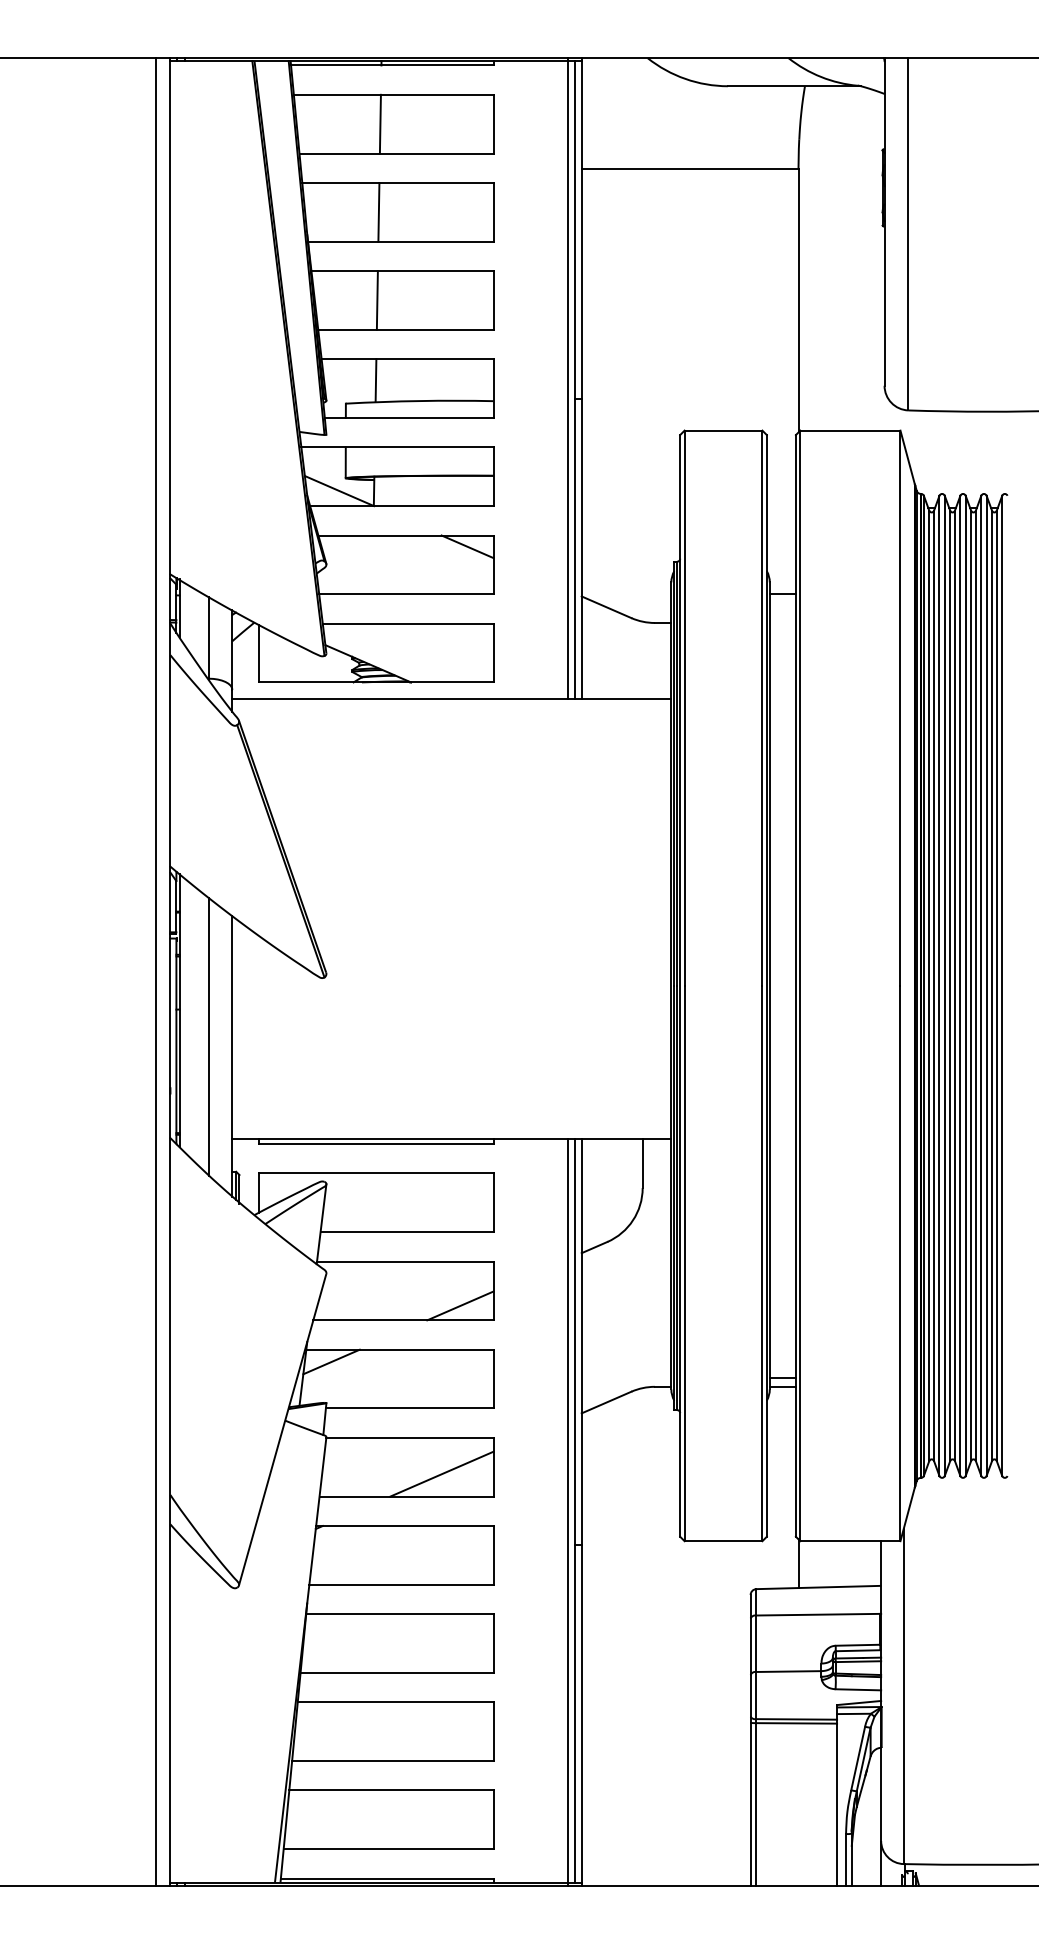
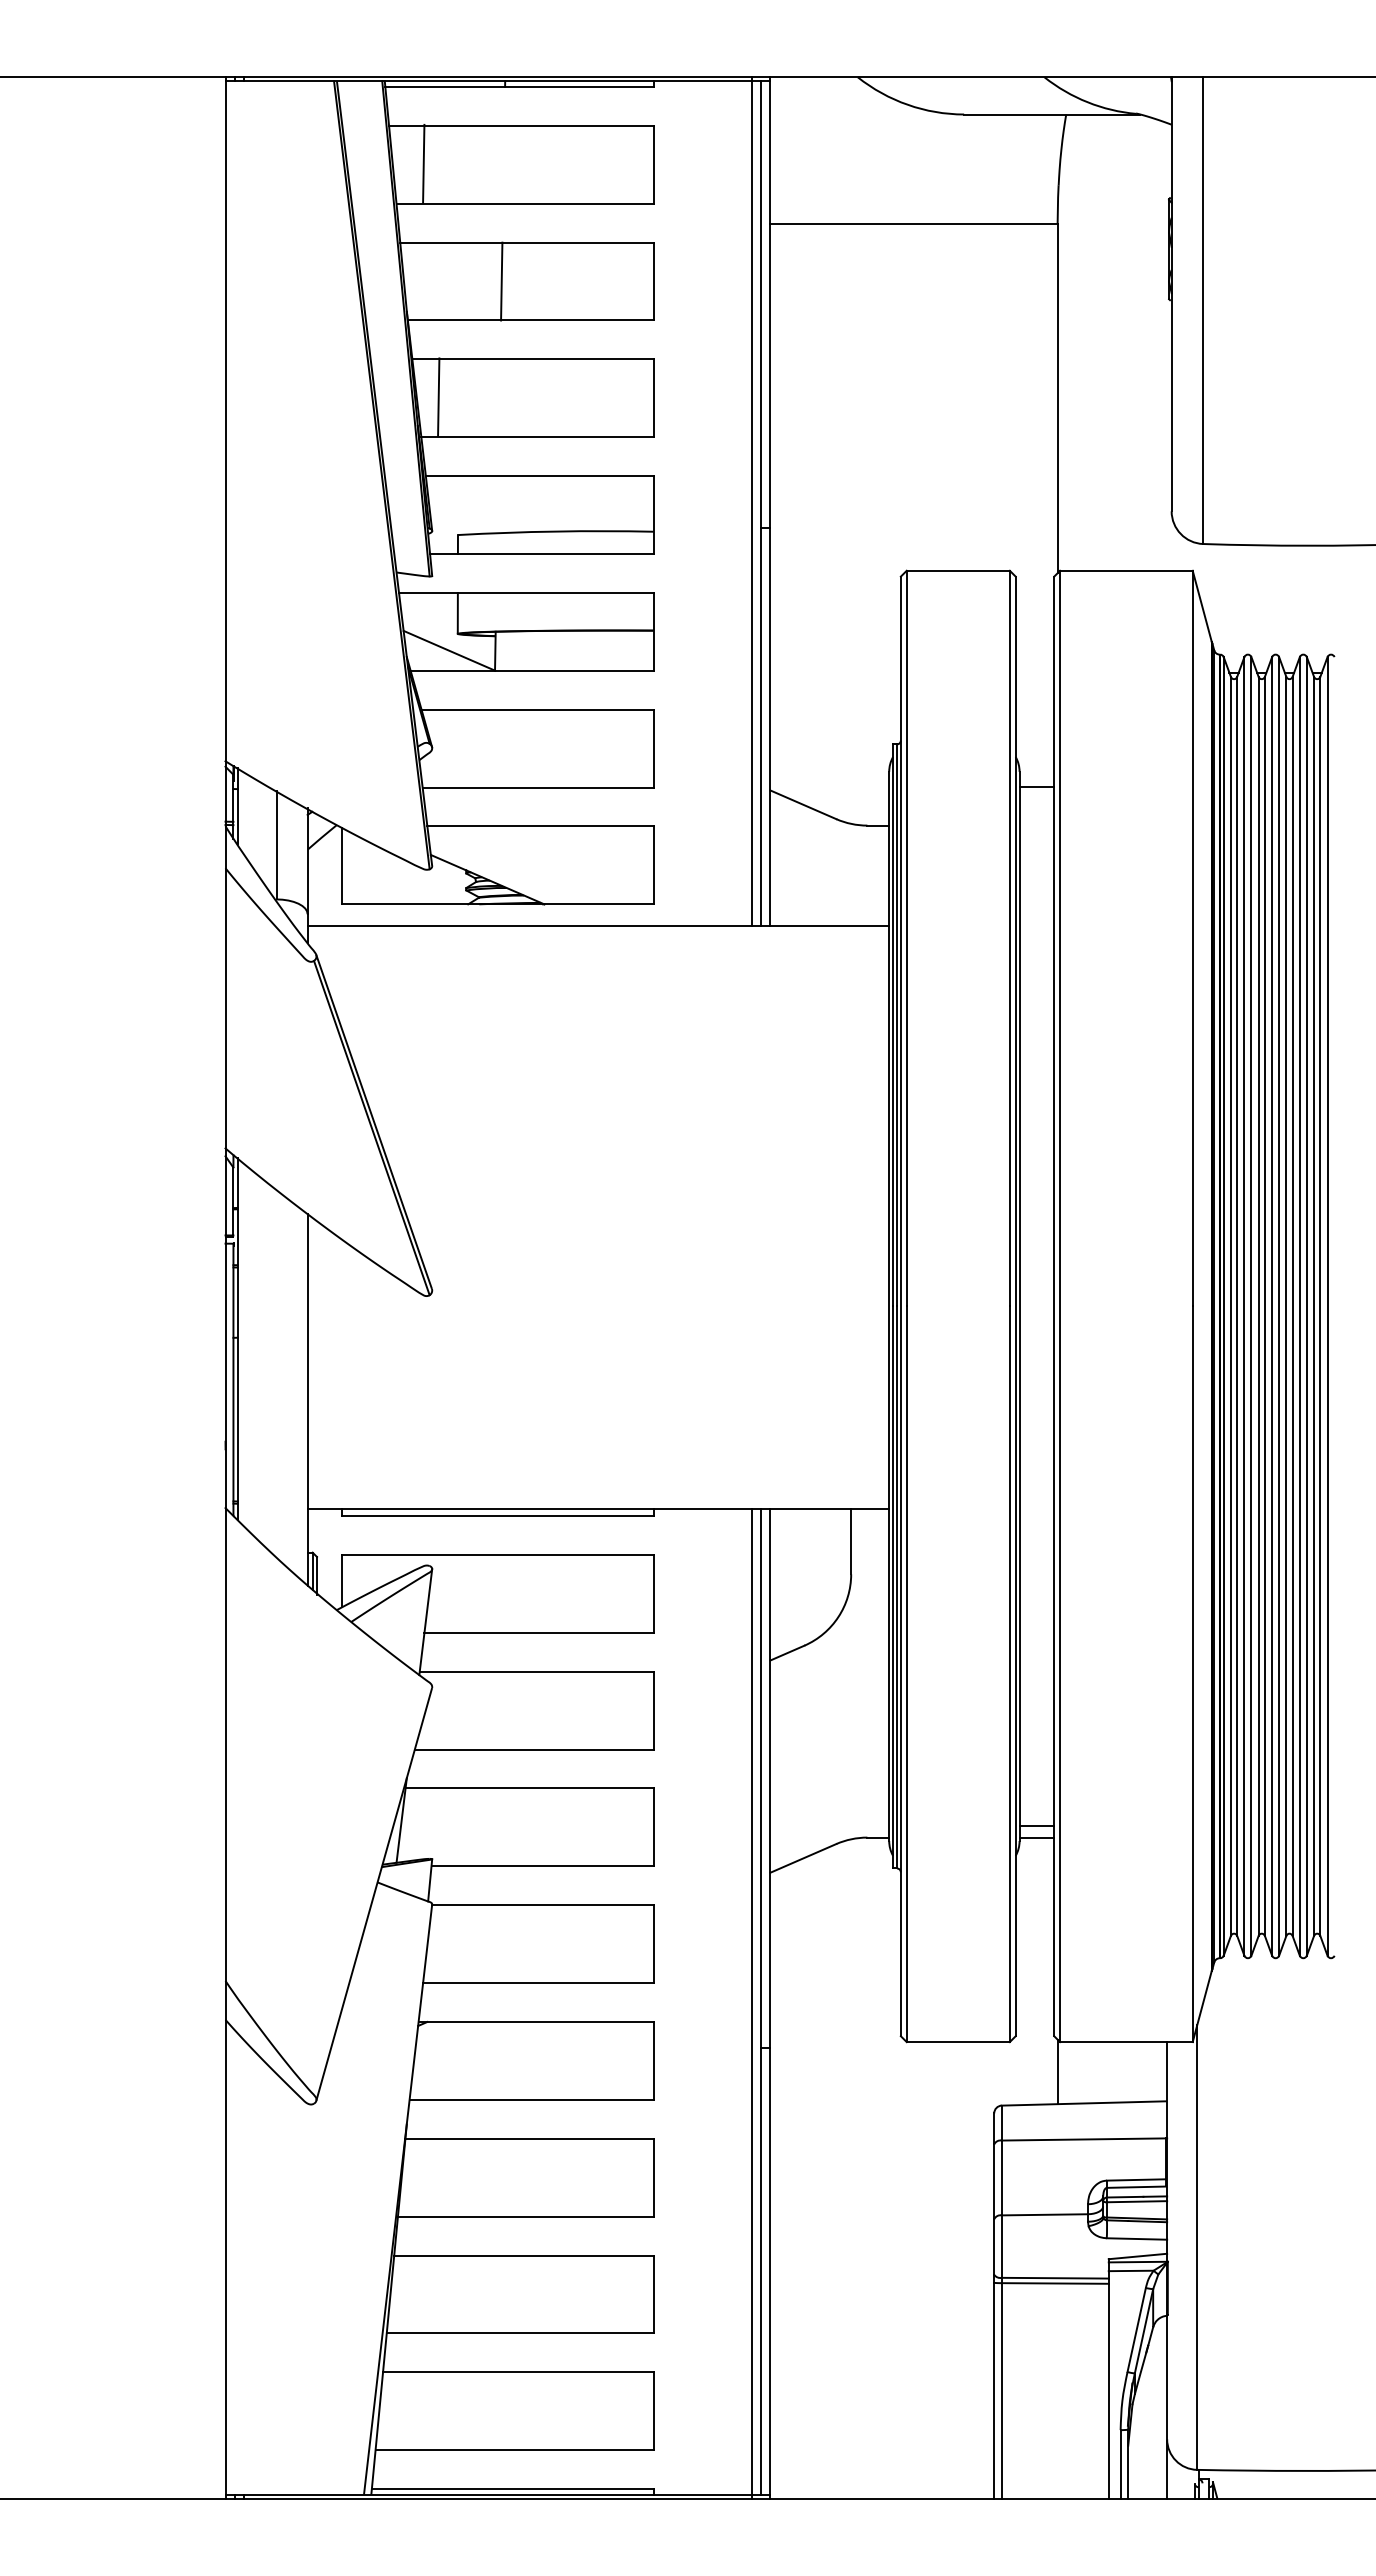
line: (380, 123) -> (423, 163), moved
line: (377, 300) -> (438, 397), moved
line: (375, 380) -> (497, 504), removed
line: (467, 546) -> (618, 724), removed
line: (156, 971) -> (206, 1287), removed
line: (208, 1037) -> (276, 1374), removed
line: (460, 1305) -> (609, 1730), removed
line: (331, 1361) -> (438, 1804), removed
line: (441, 1474) -> (584, 1953), removed

